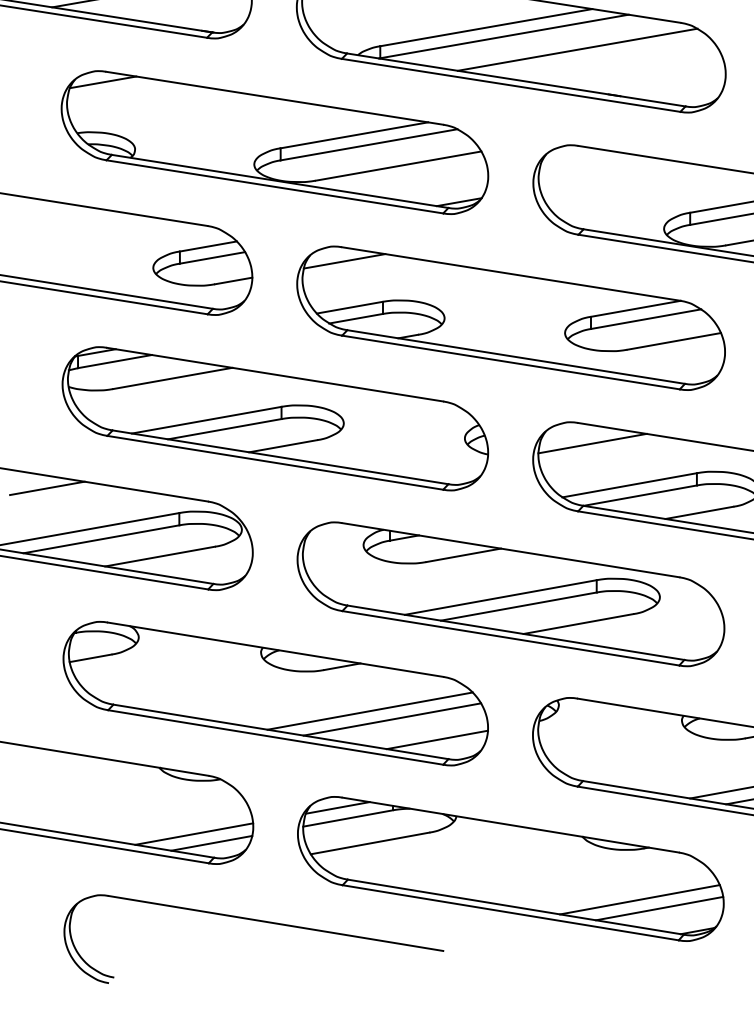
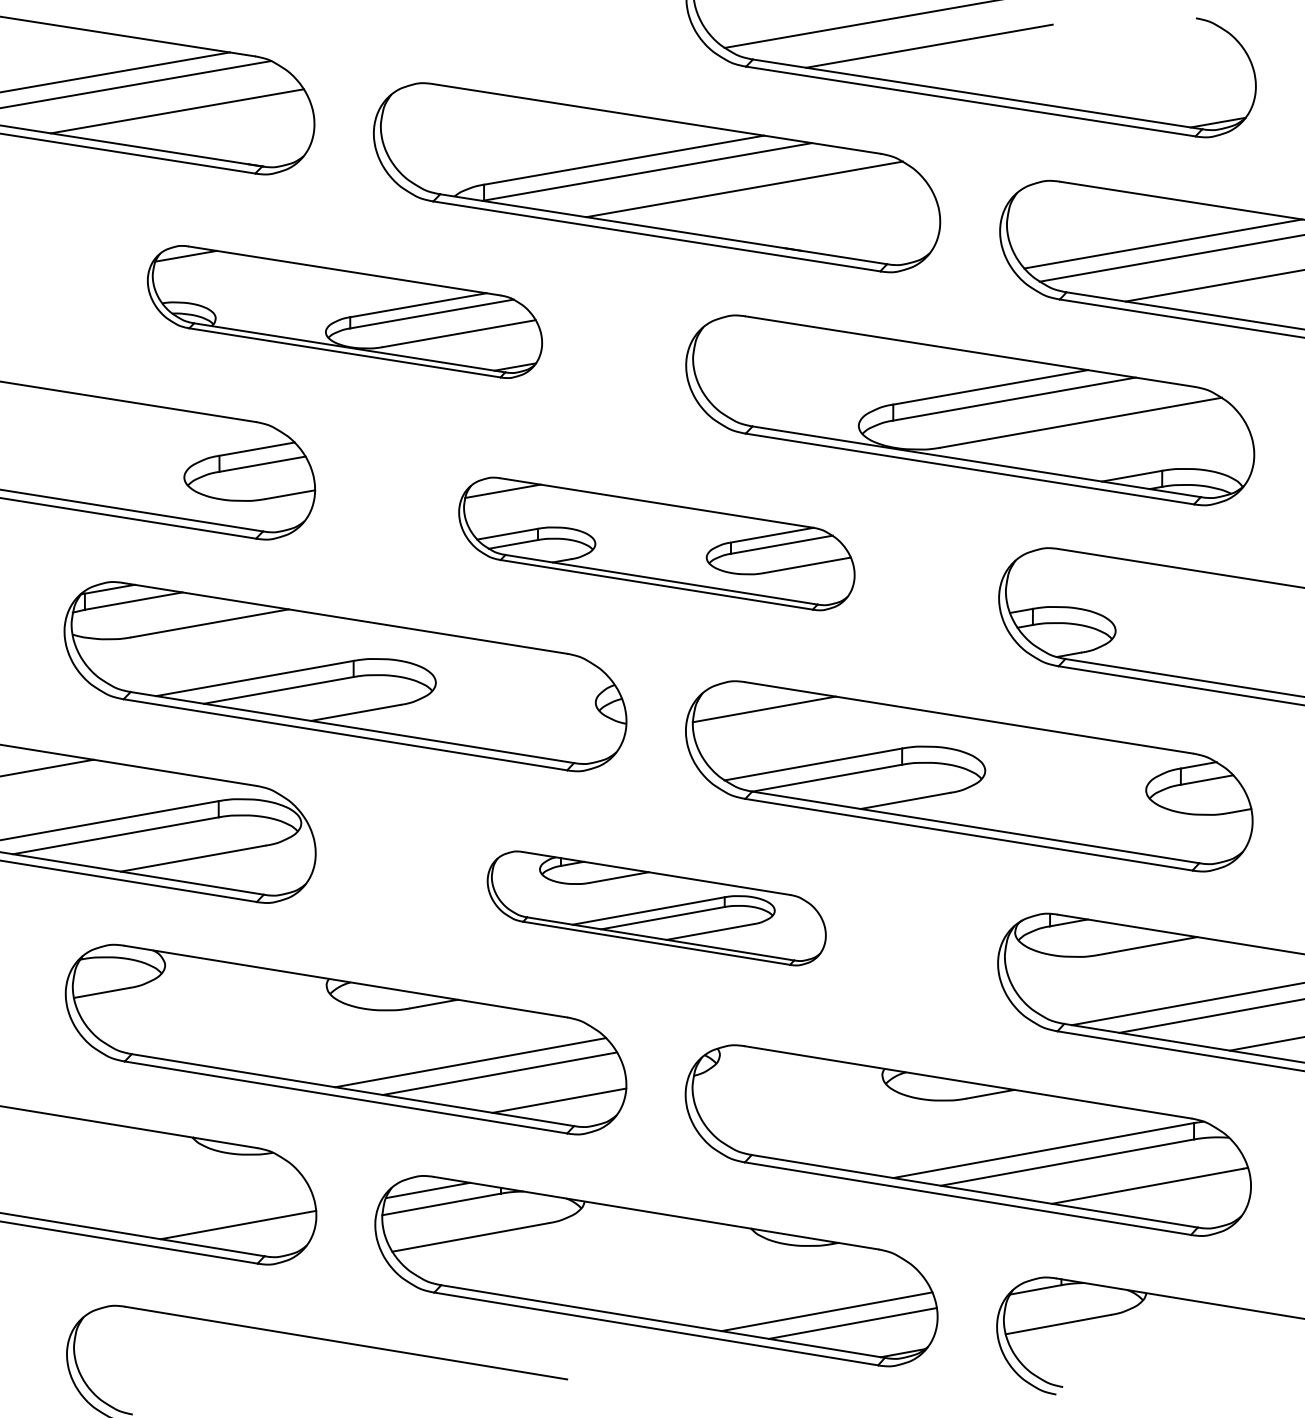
part: (274, 142) -> (344, 311), size x0.7
part: (510, 317) -> (656, 543), size x0.7
part: (510, 594) -> (656, 908), size x0.6
line: (211, 843) -> (261, 1237), removed

